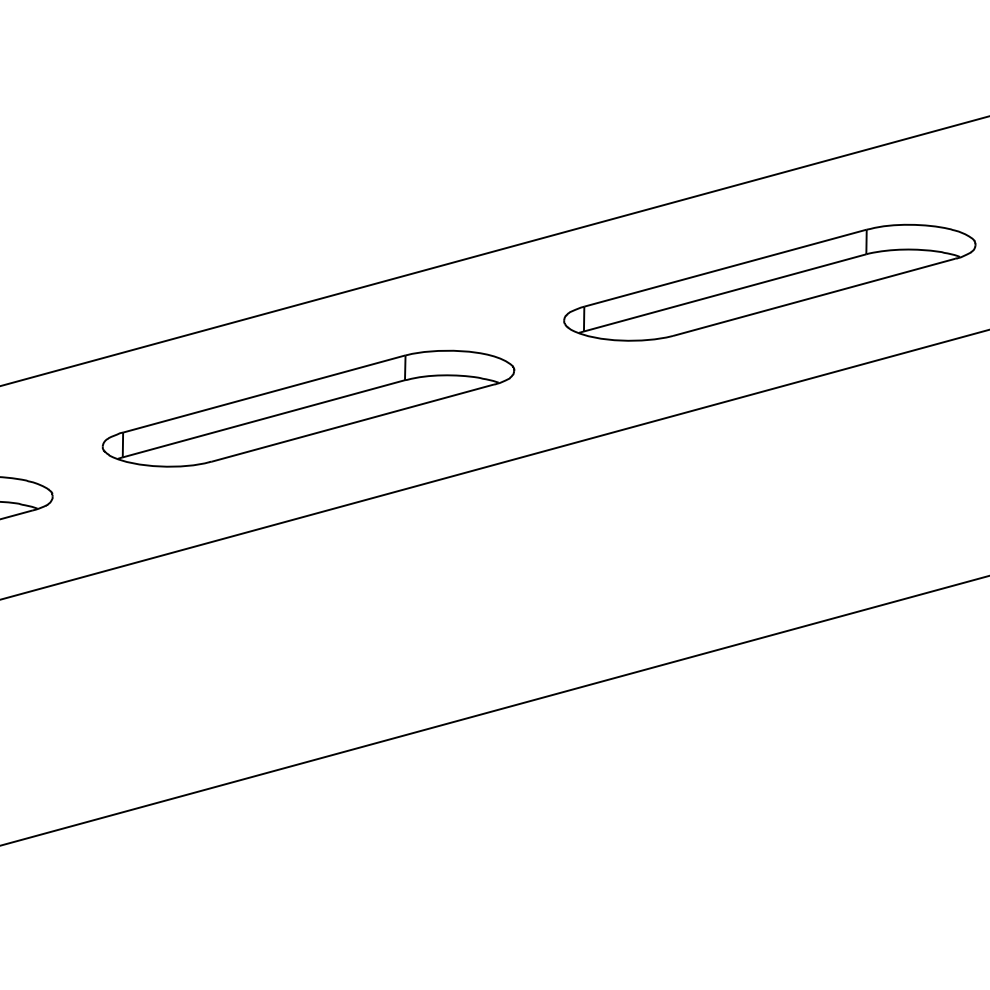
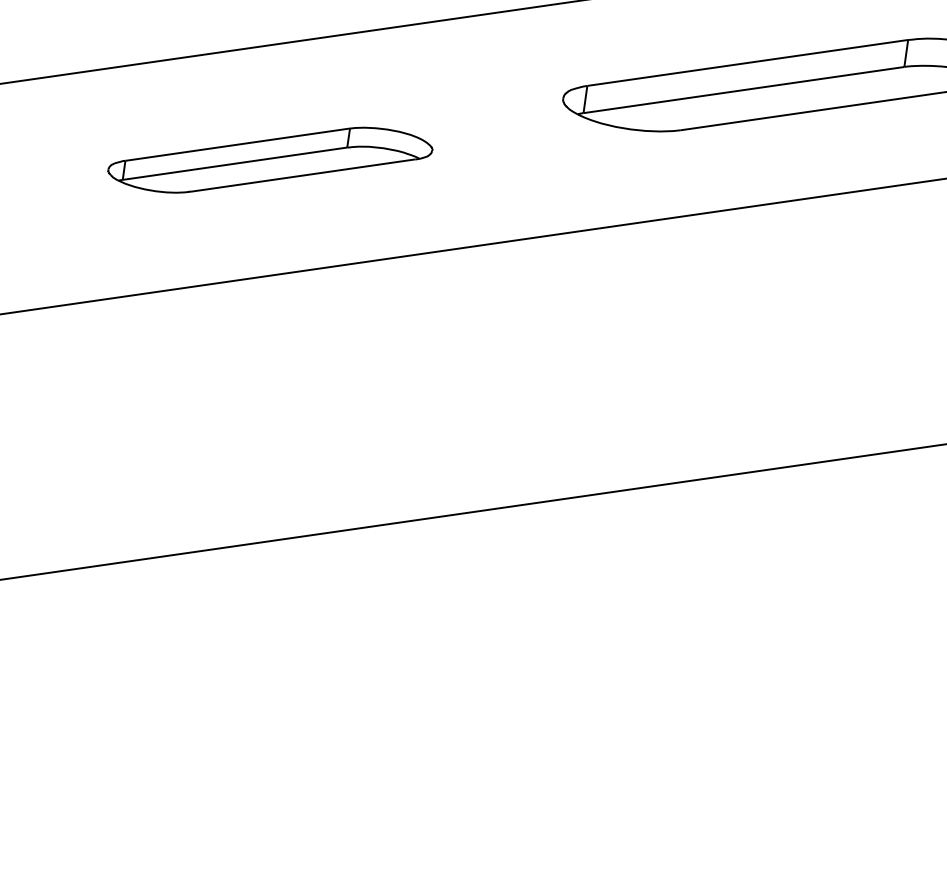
part: (308, 408) -> (270, 160), size x0.7

